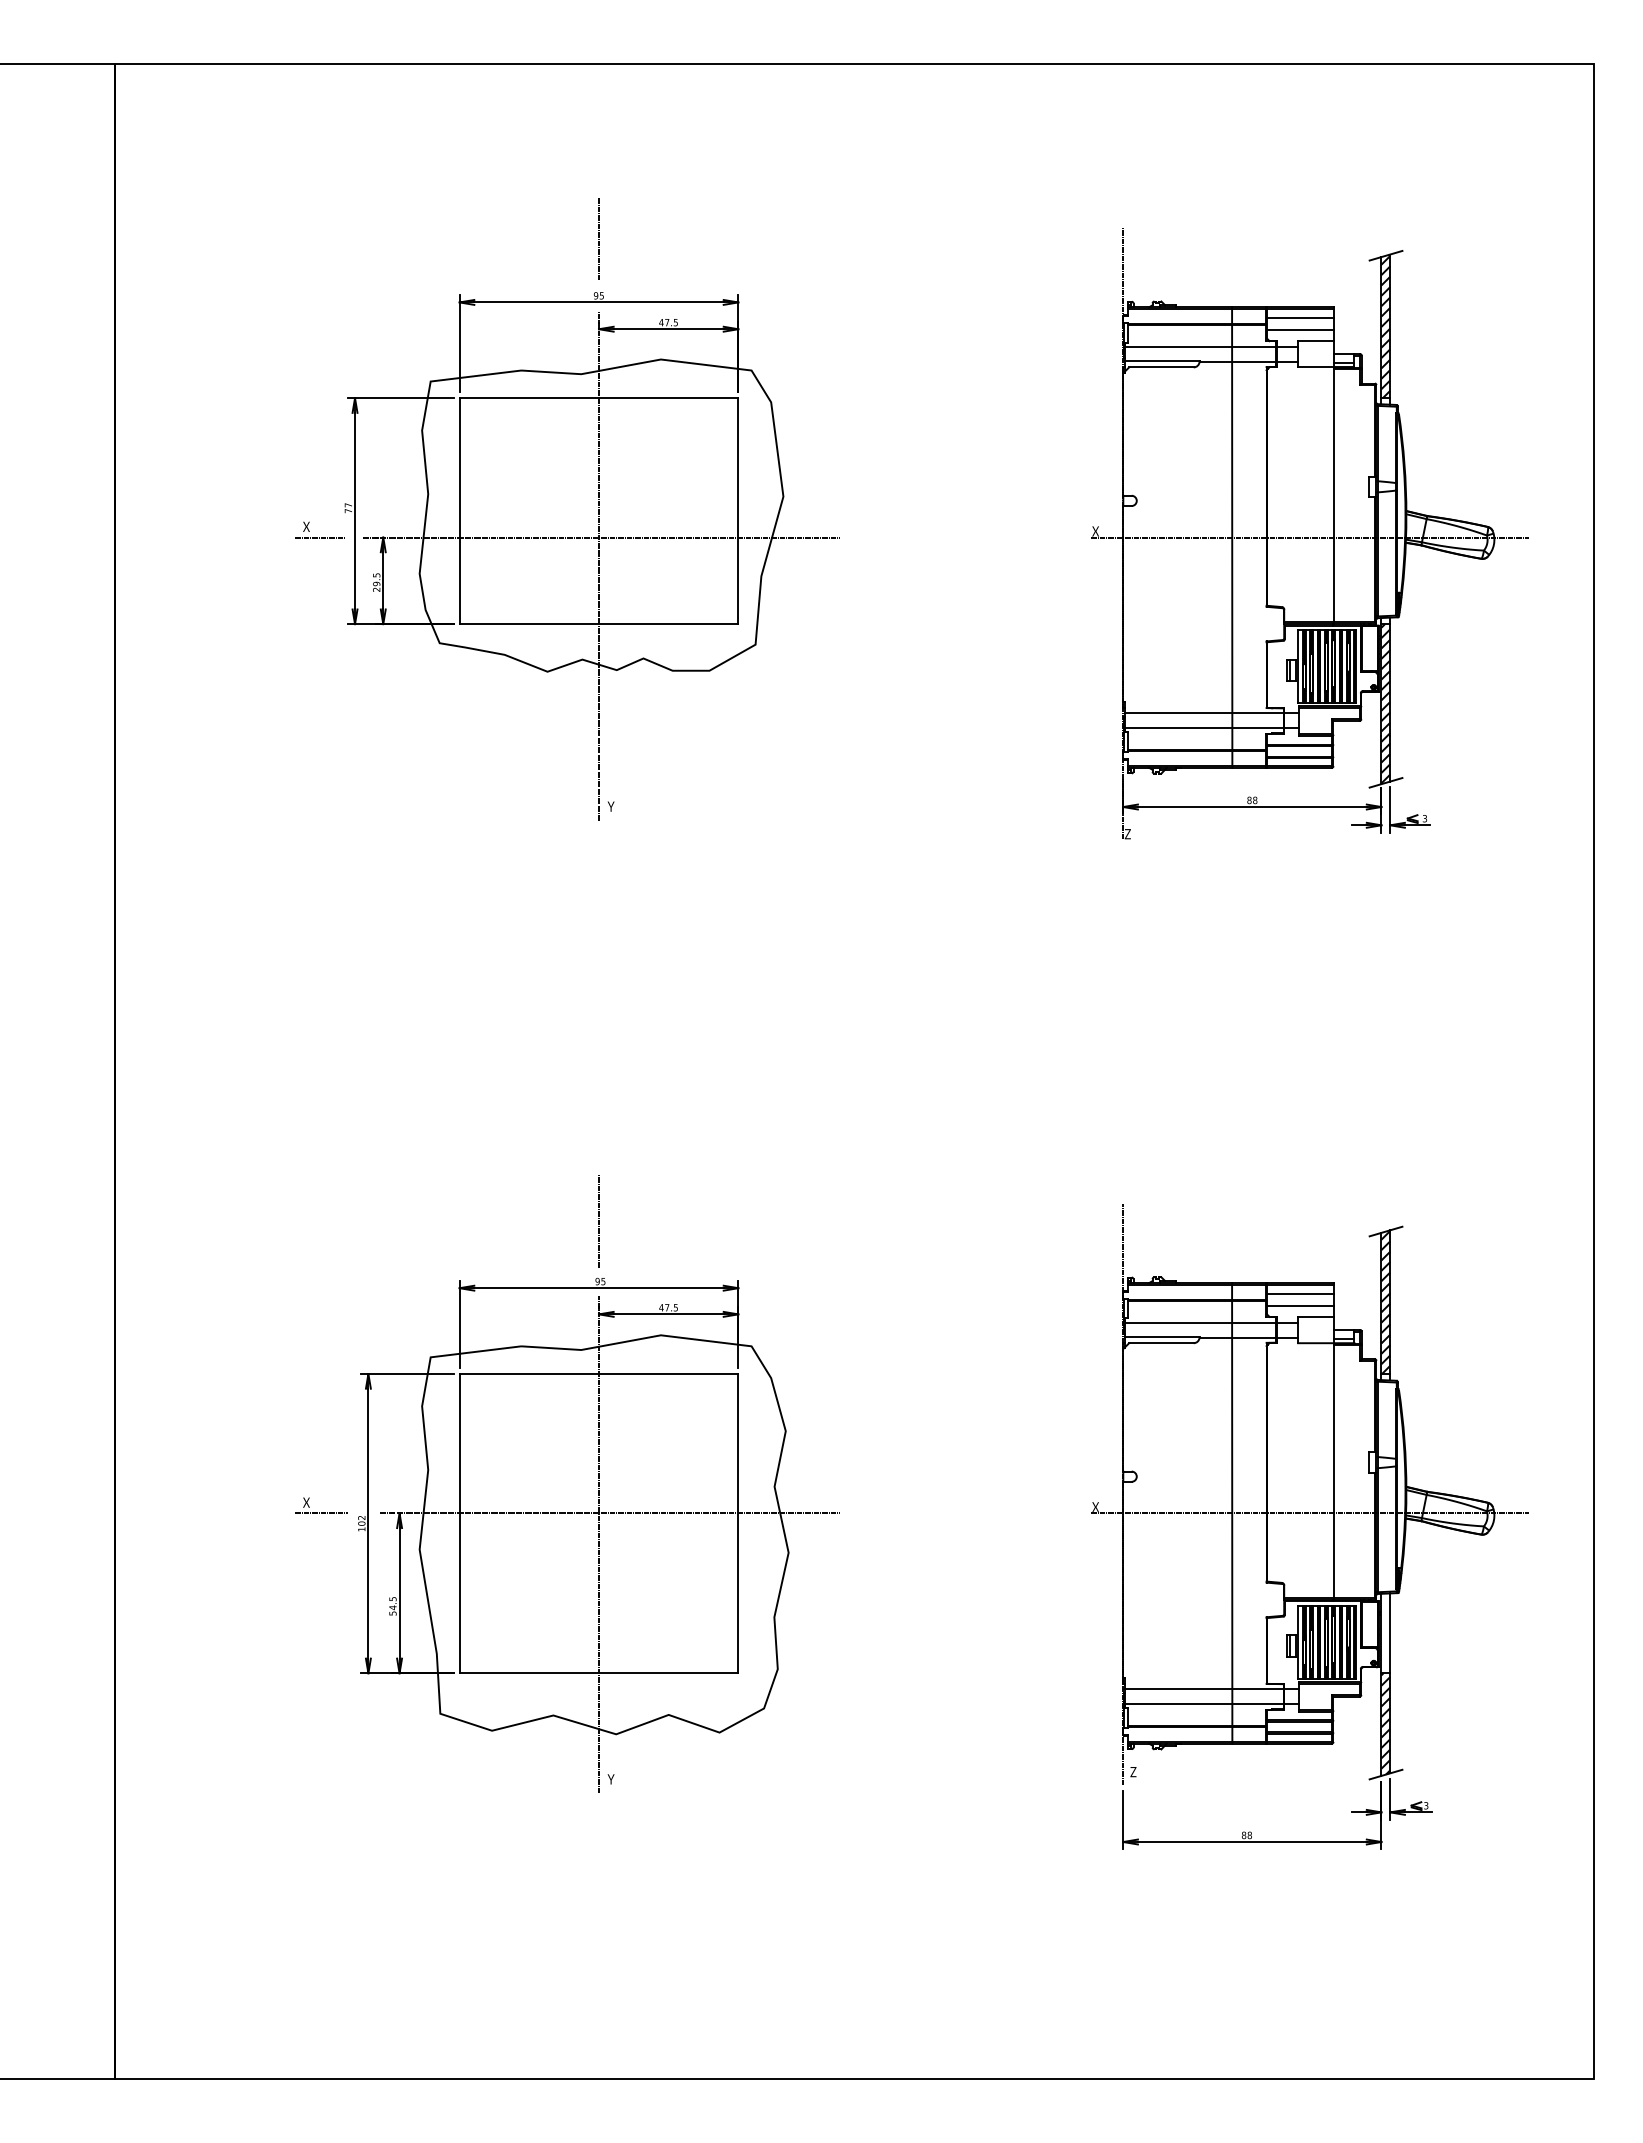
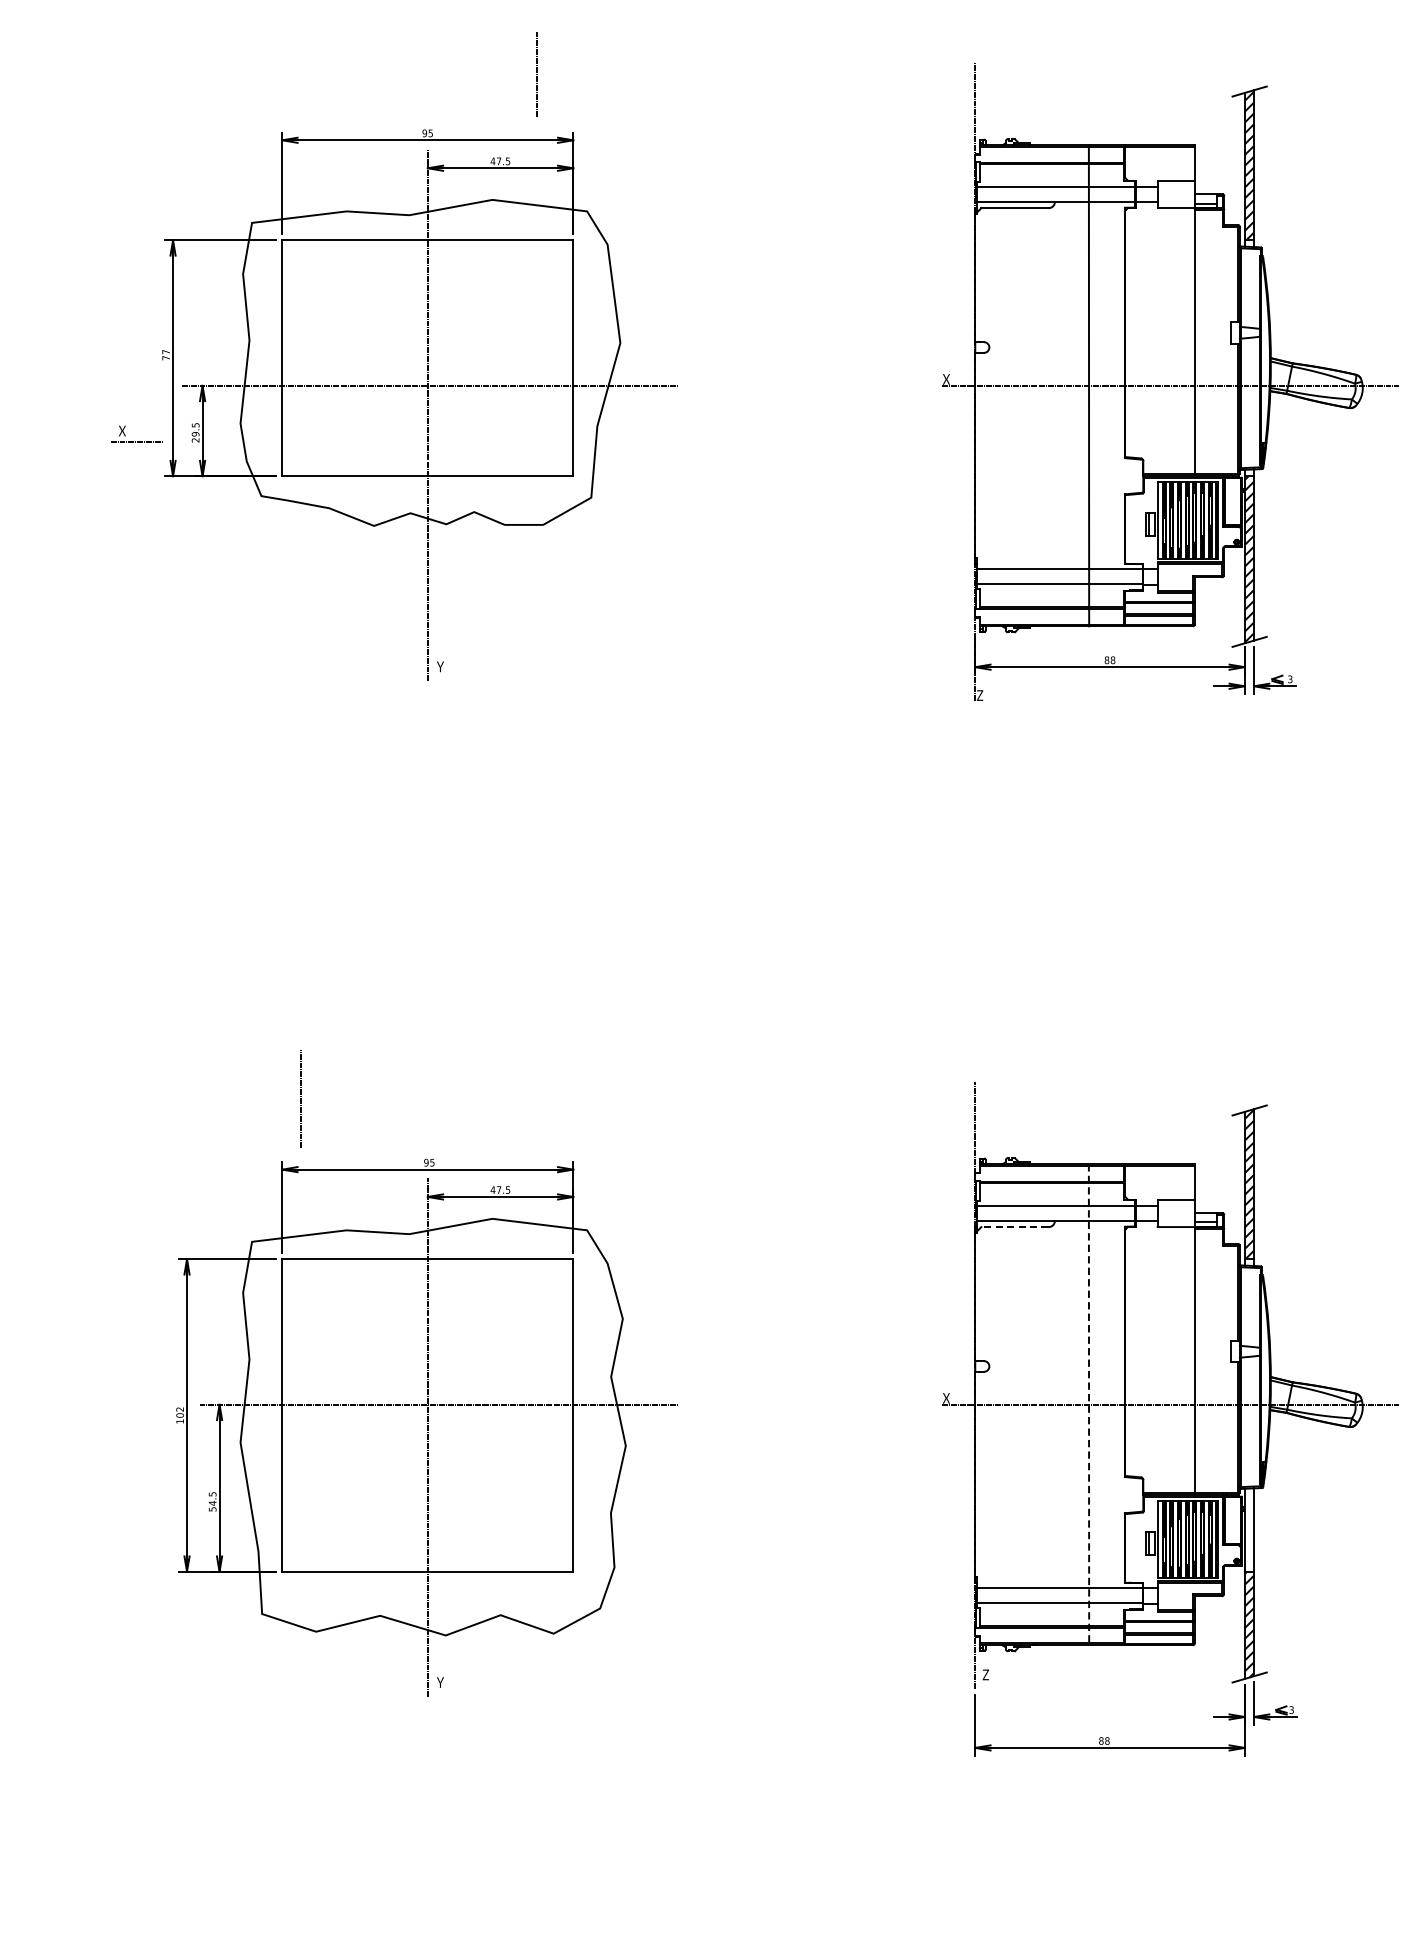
line: (598, 237) -> (536, 72), moved
line: (1300, 317) -> (1160, 156), removed
line: (1300, 329) -> (1160, 168), removed
part: (319, 537) -> (135, 442), moved
line: (598, 1221) -> (300, 1099), moved
line: (1300, 1293) -> (1160, 1175), removed
line: (1300, 1305) -> (1160, 1187), removed
line: (1160, 1343) -> (1014, 1227), solid -> dashed
part: (321, 1512) -> (138, 1403), removed
line: (1232, 1513) -> (1089, 1404), solid -> dashed

